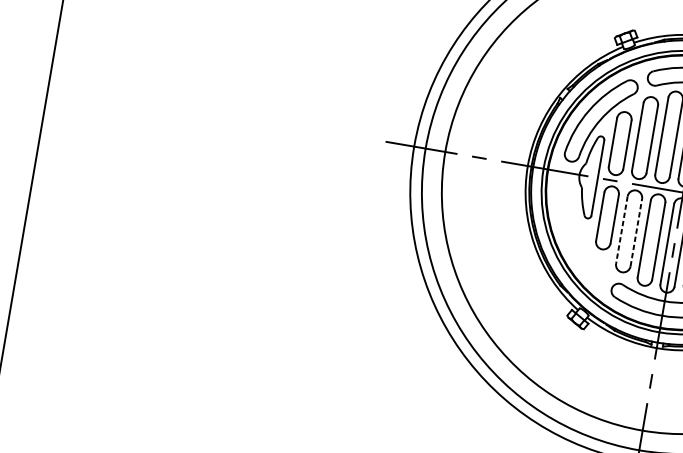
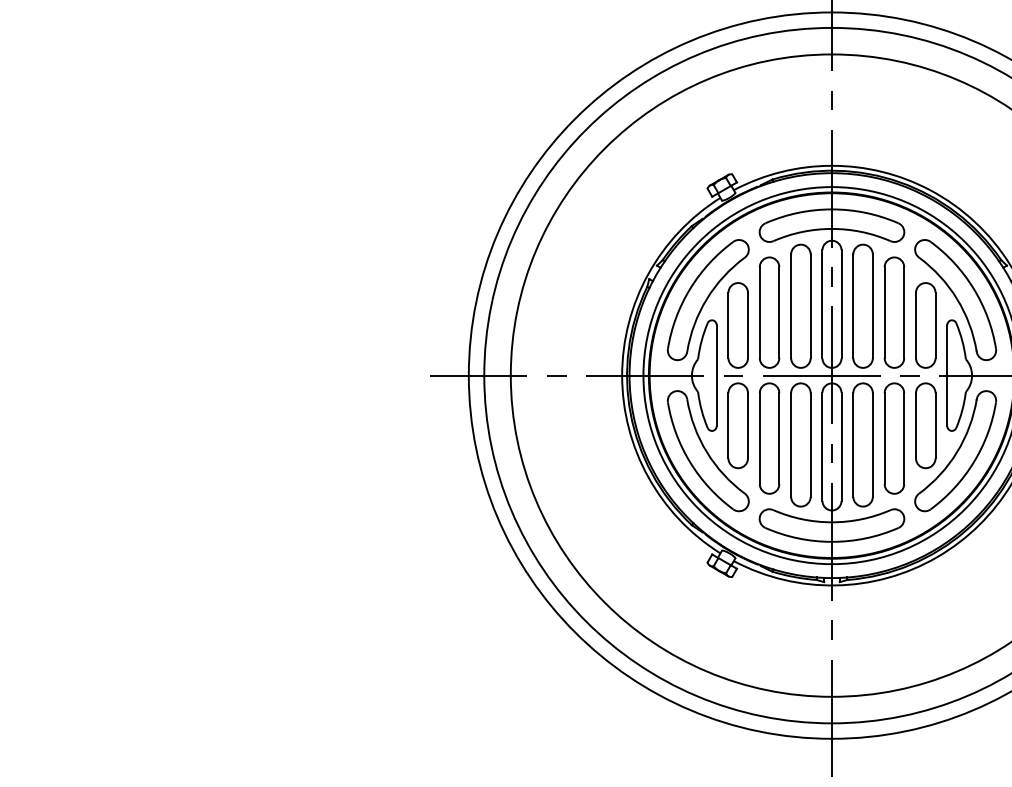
line: (621, 230) -> (759, 439), dashed -> solid
line: (636, 232) -> (779, 438), dashed -> solid
part: (582, 233) -> (708, 451), added

